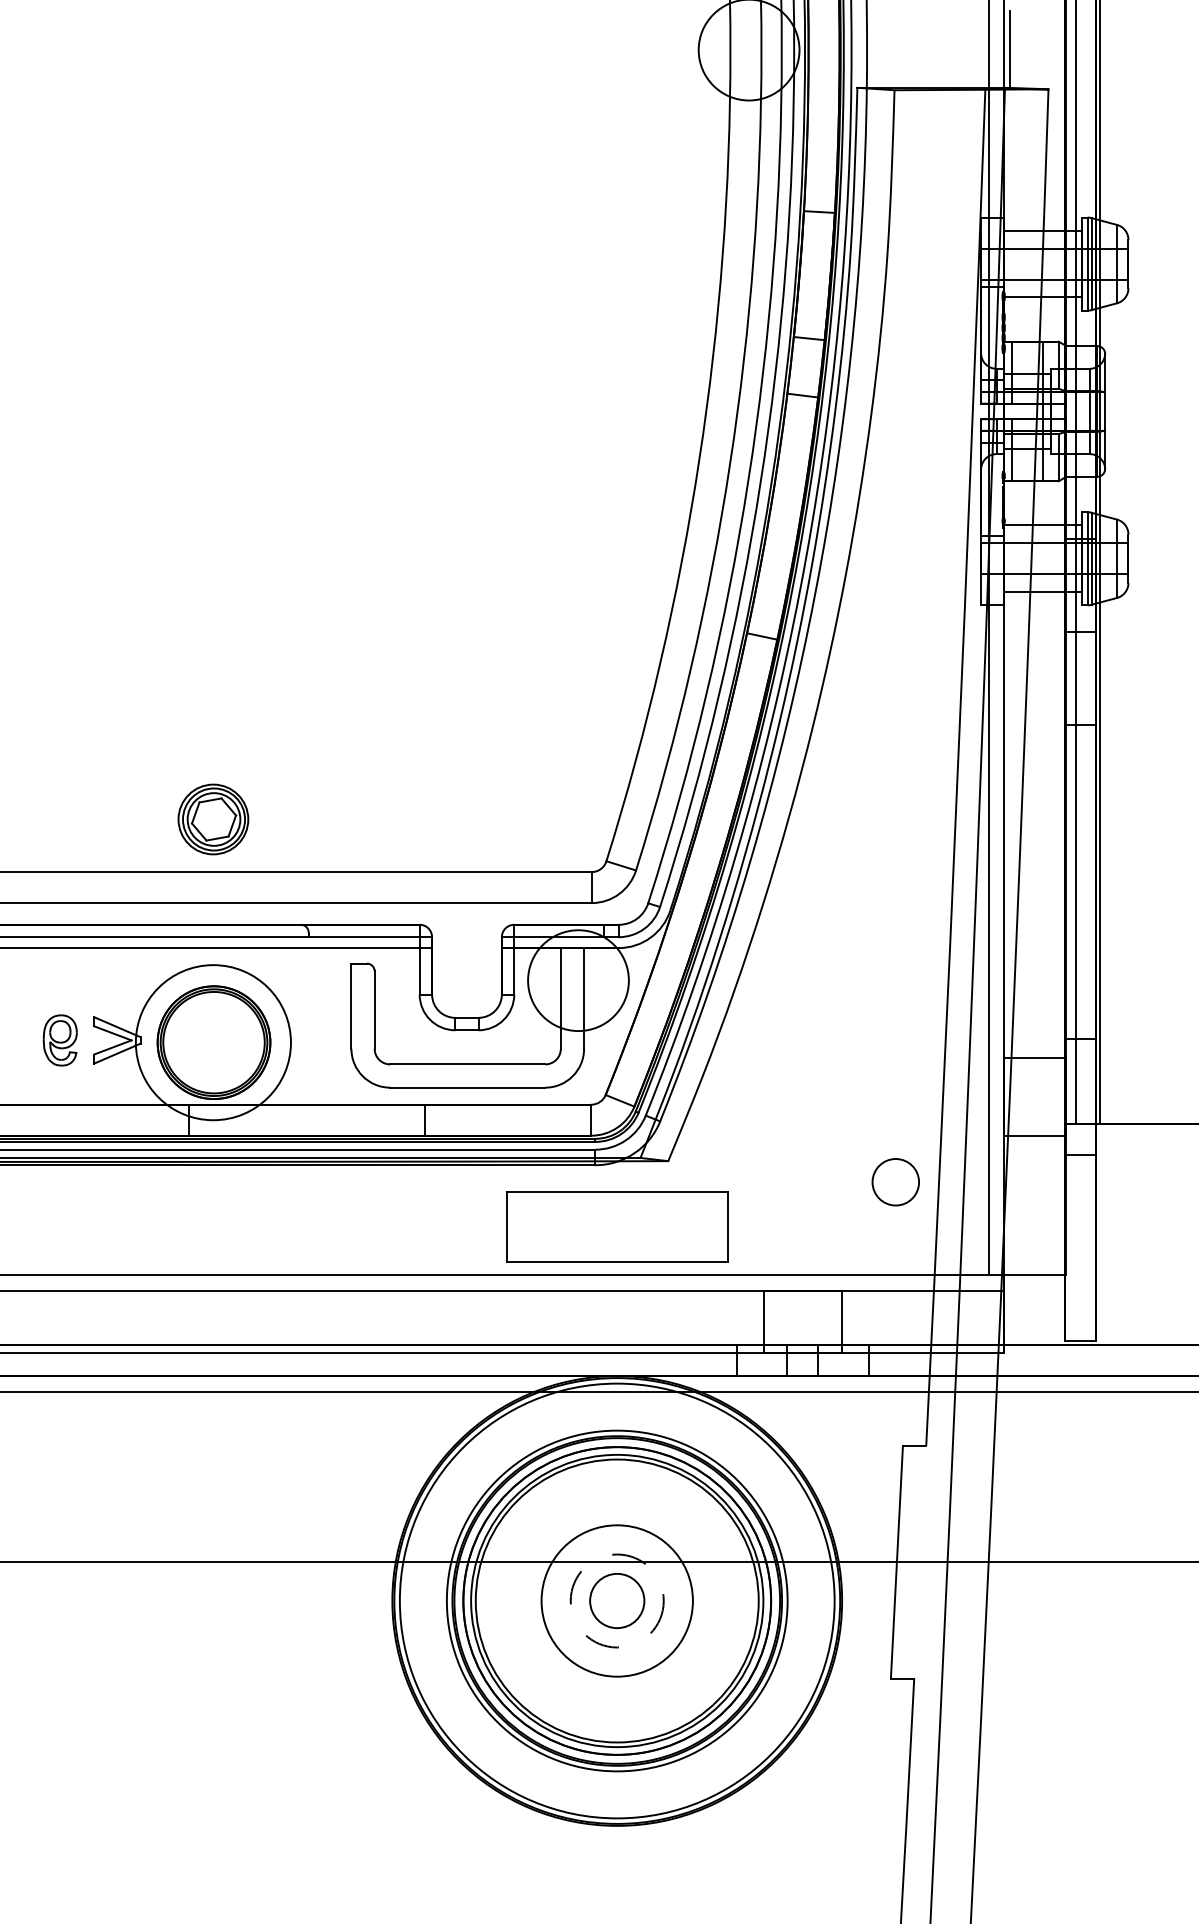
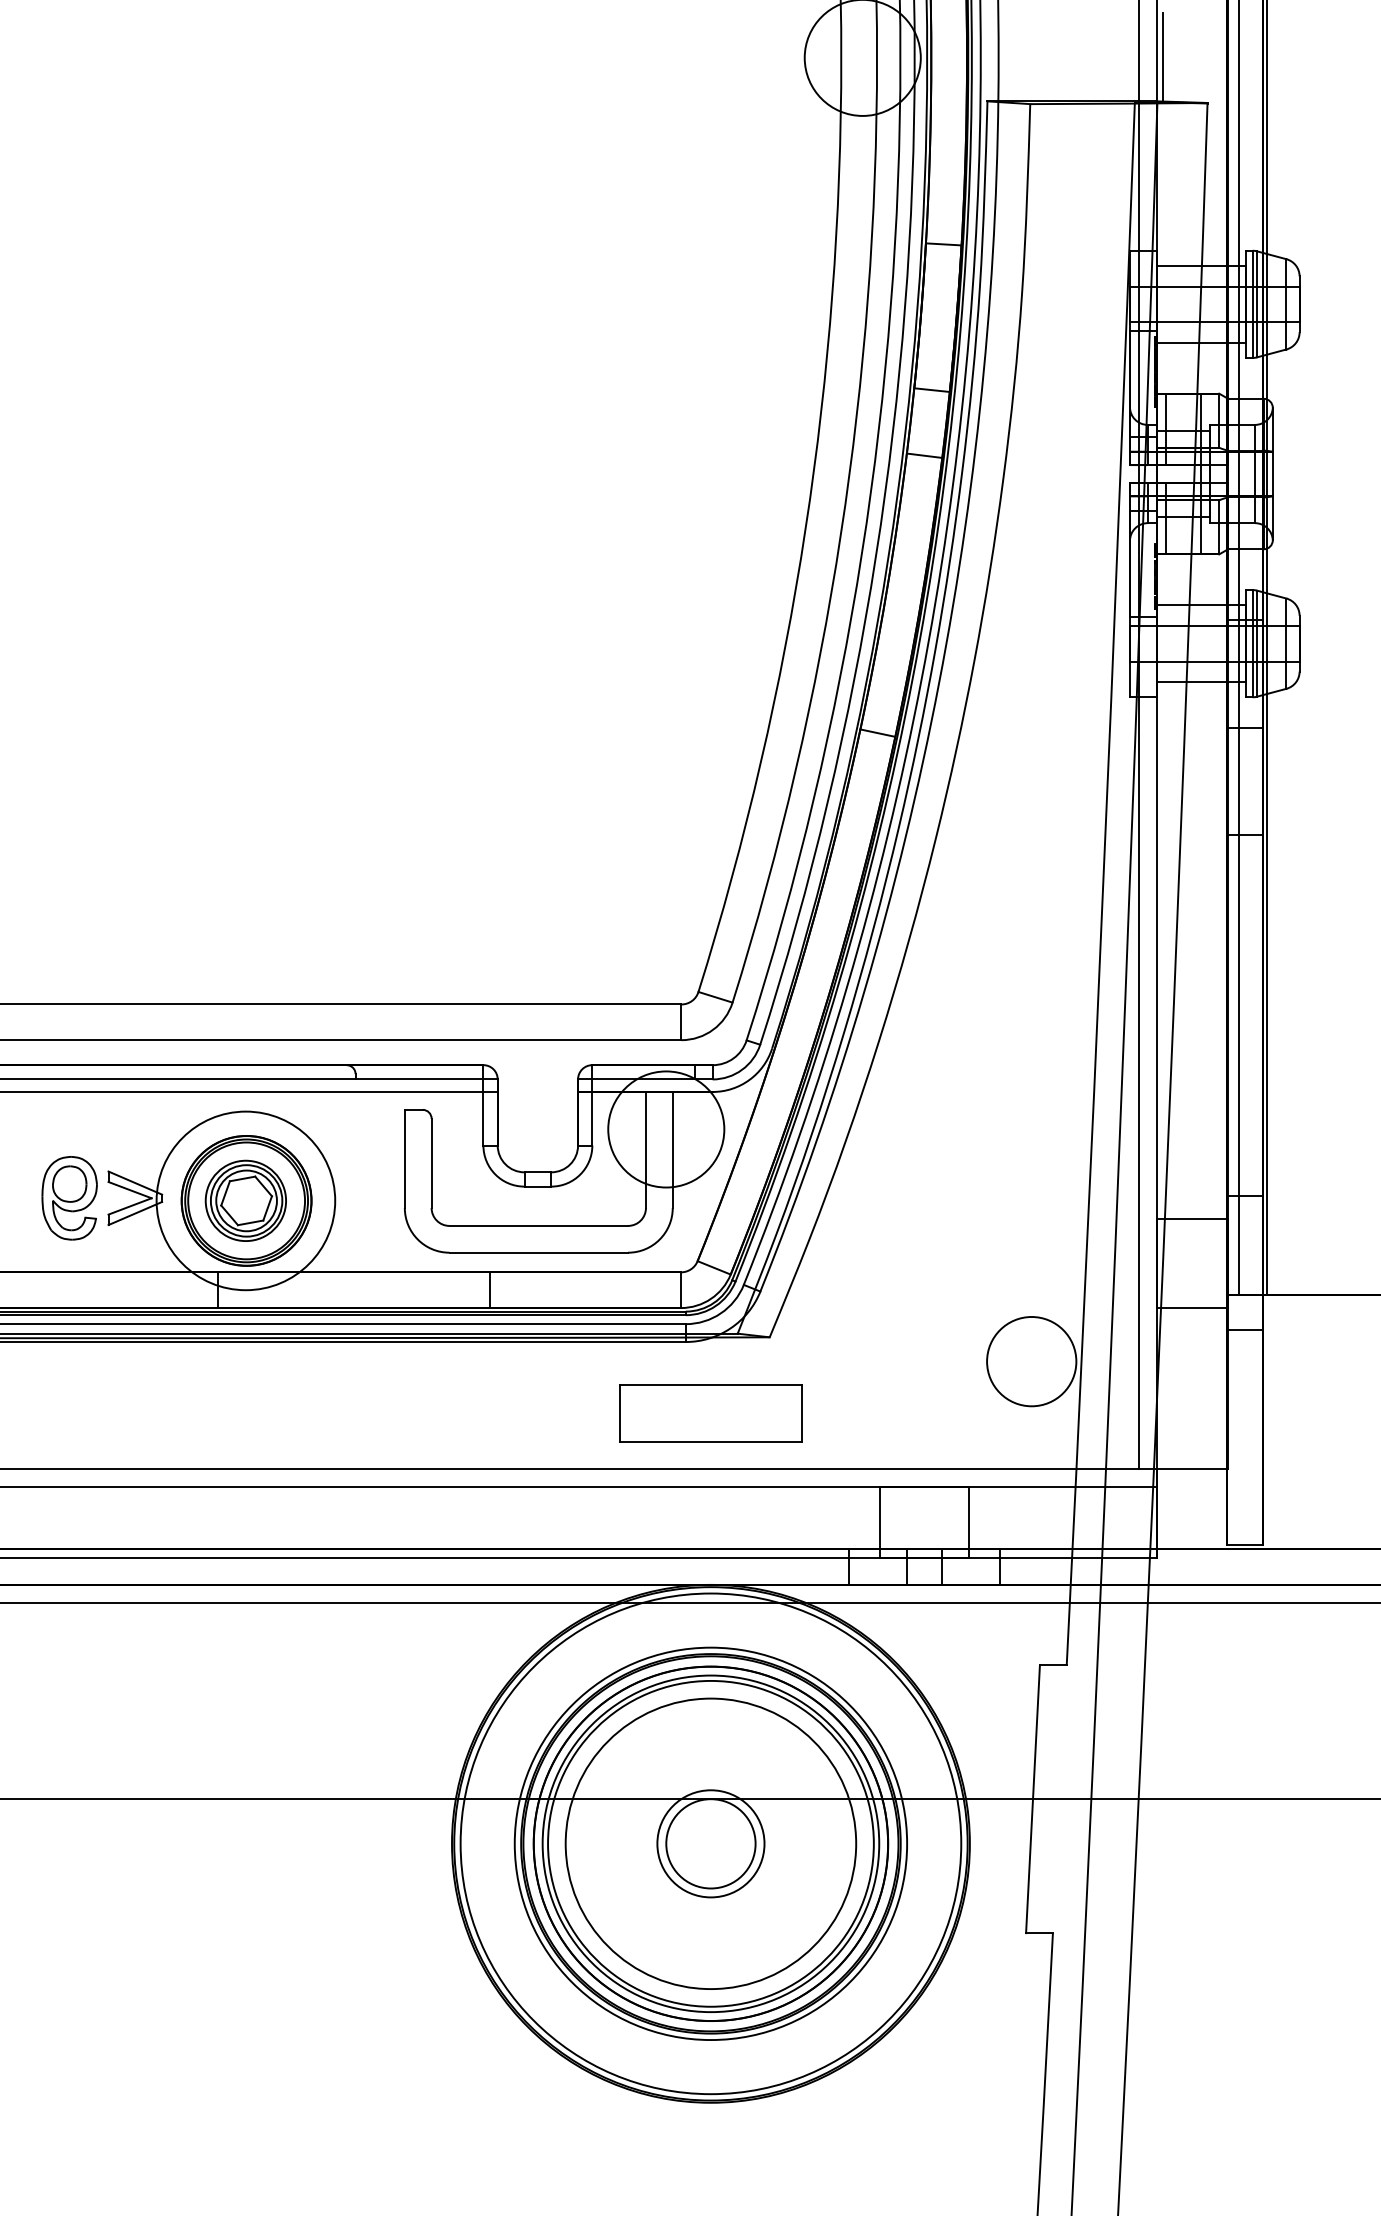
part: (213, 819) -> (245, 1200), moved
part: (60, 1040) -> (69, 1198), size x1.43
circle: (895, 1182) -> (1031, 1361), size x1.67
part: (616, 1227) -> (710, 1413), size x0.71
circle: (616, 1600) -> (710, 1843), dashed -> solid
circle: (616, 1600) -> (710, 1843), size x1.43
circle: (616, 1600) -> (710, 1843), size x1.67

